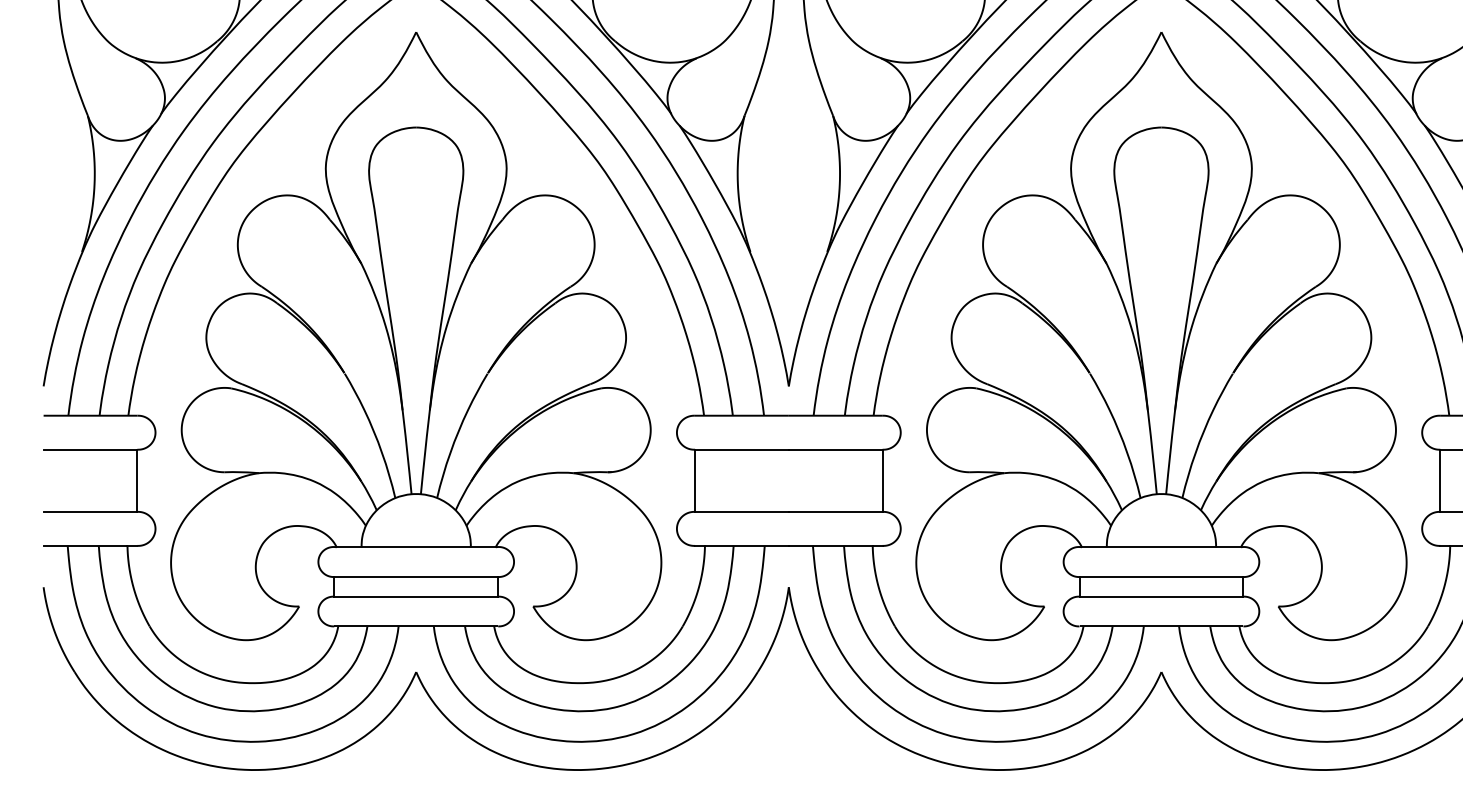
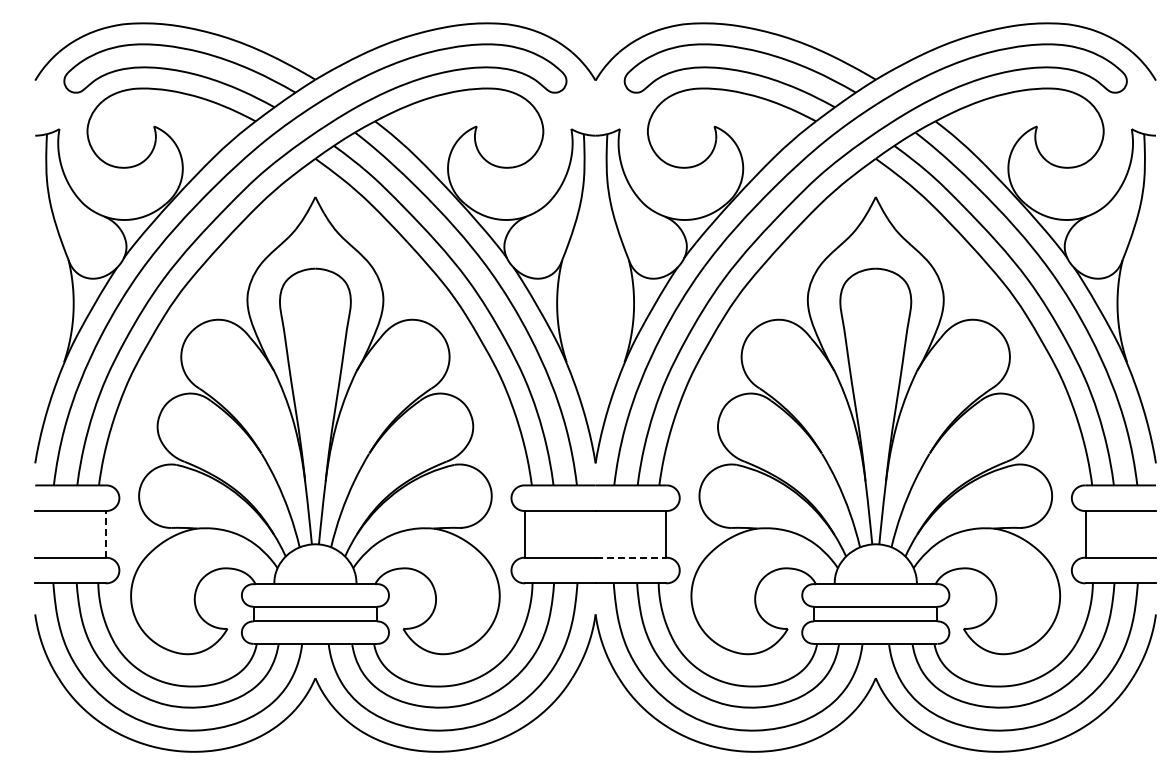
line: (137, 479) -> (105, 533), solid -> dashed
line: (836, 511) -> (631, 557), solid -> dashed

